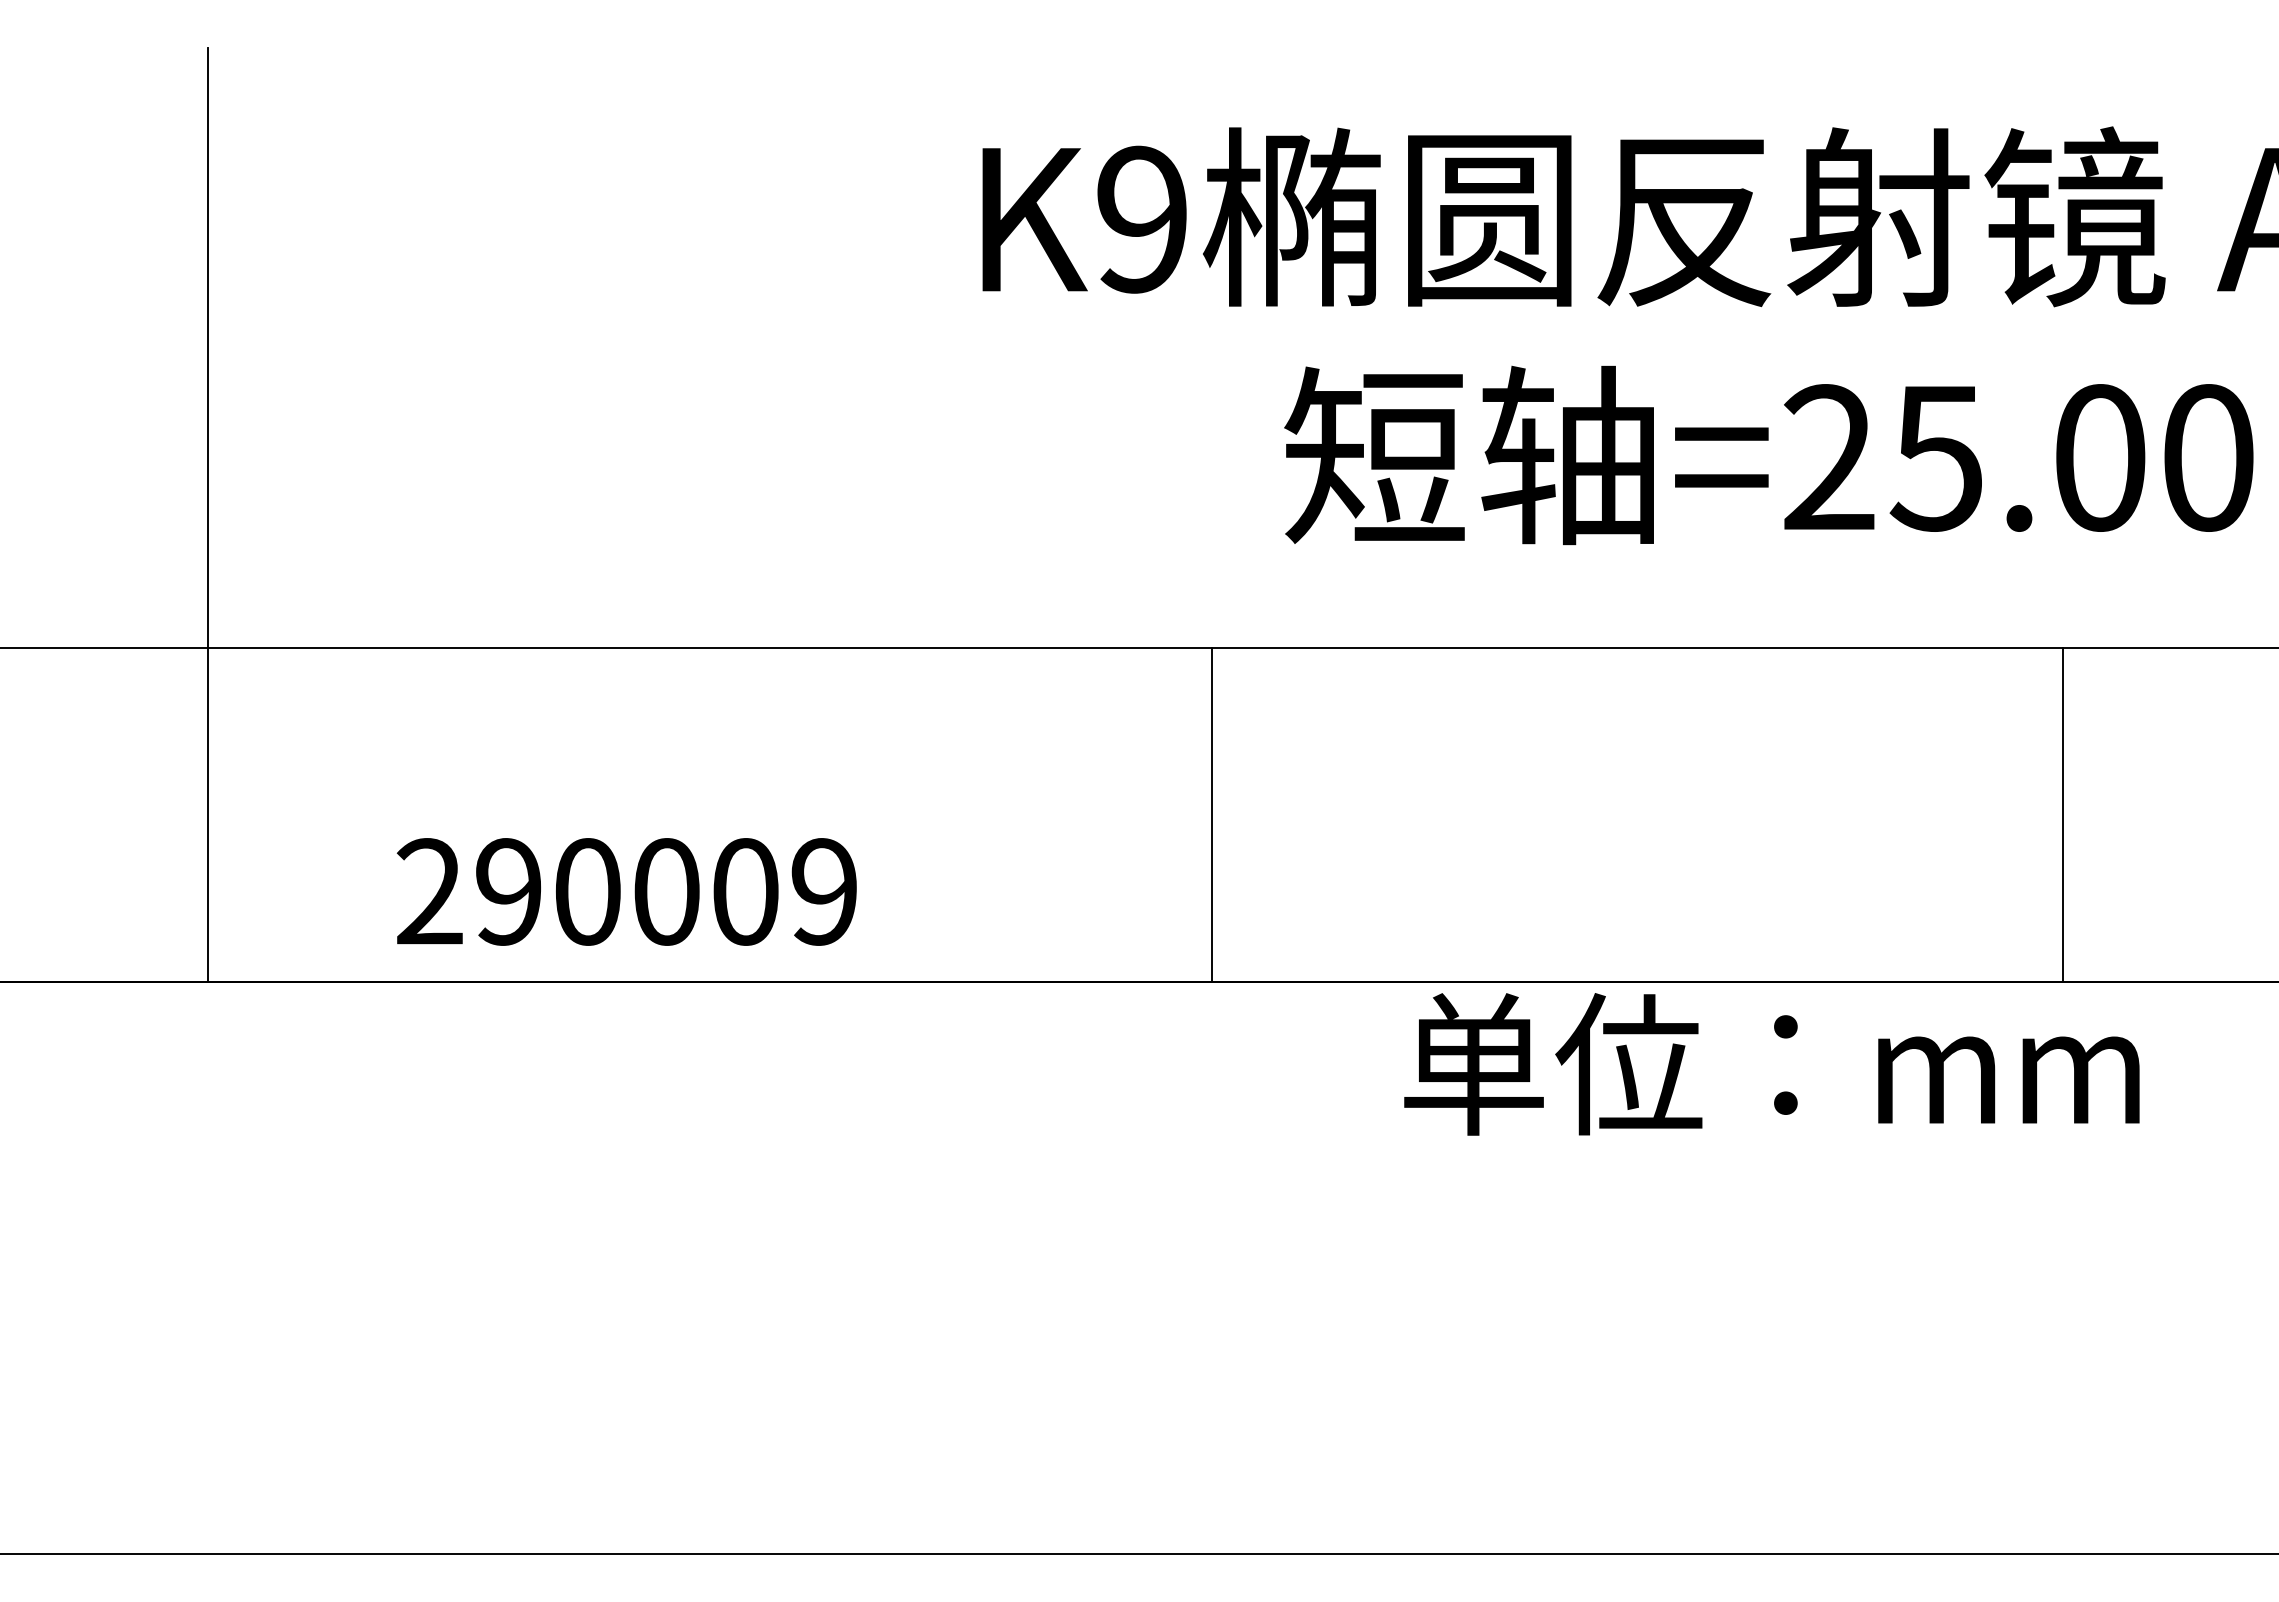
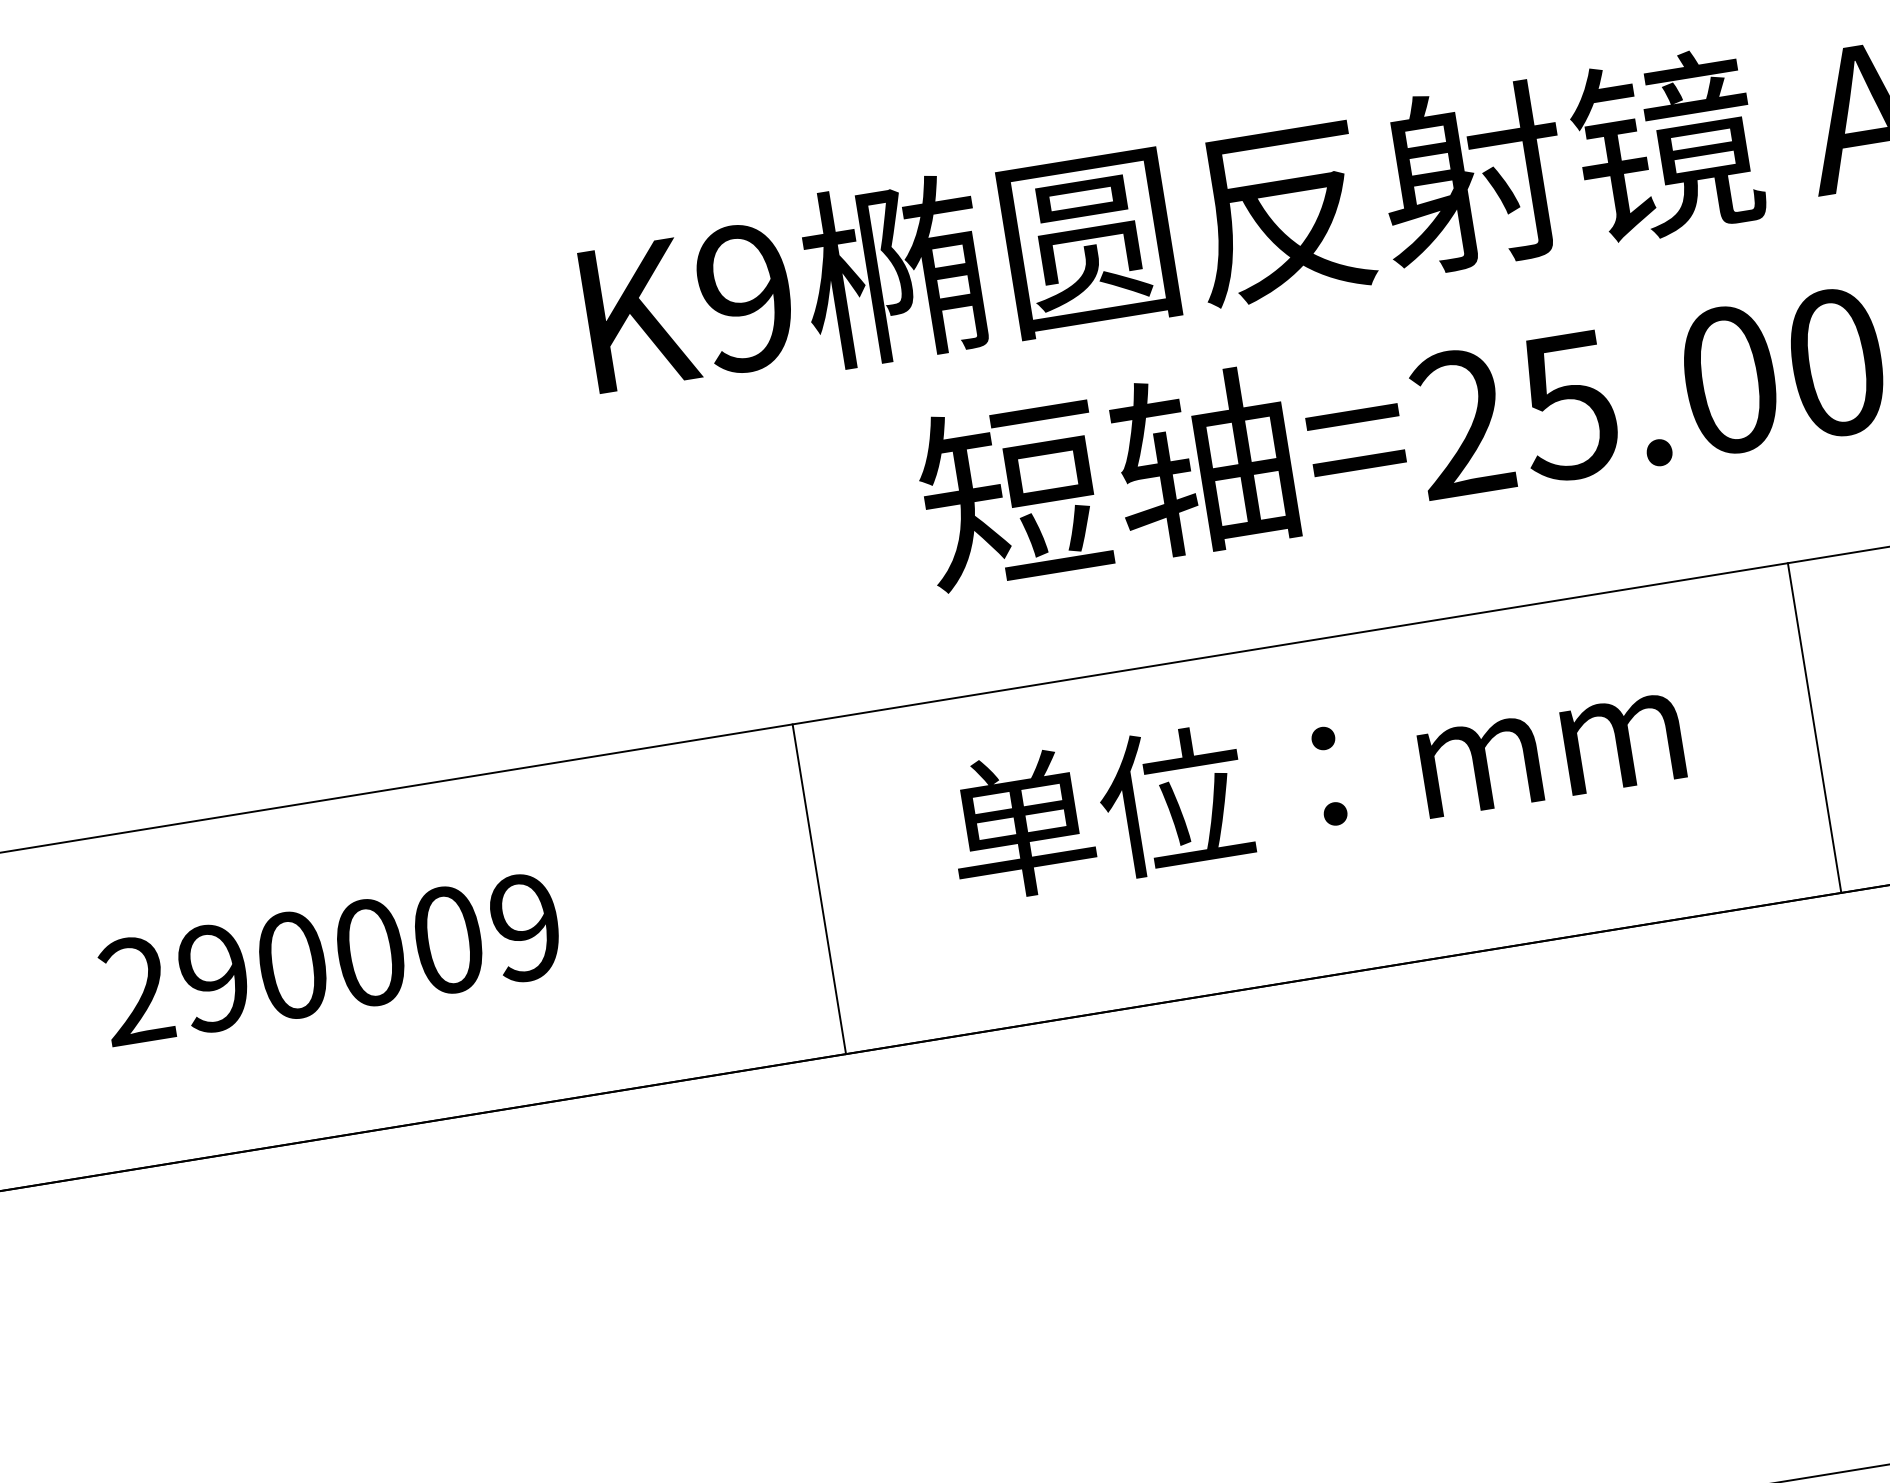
line: (1212, 815) -> (819, 889), moved
line: (2063, 815) -> (1814, 728), moved
text: (626, 891) -> (330, 958), moved
text: (1771, 1064) -> (1315, 777), moved

